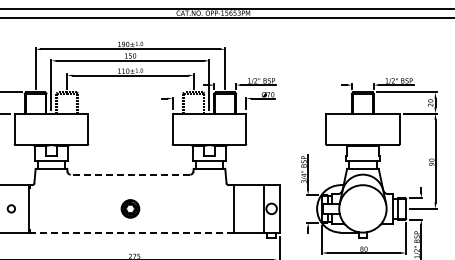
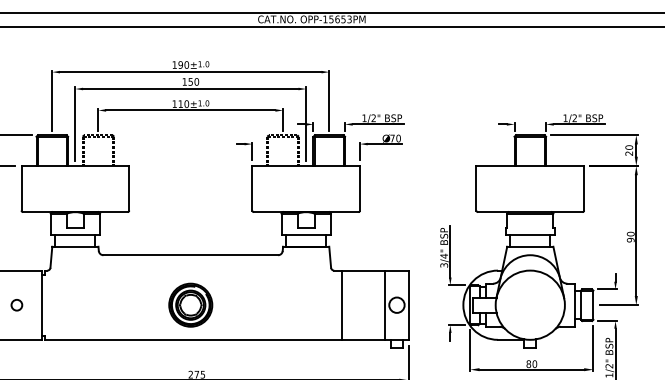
line: (130, 174) -> (190, 254), dashed -> solid
part: (130, 208) -> (190, 304), size x1.67
line: (132, 232) -> (193, 339), dashed -> solid

